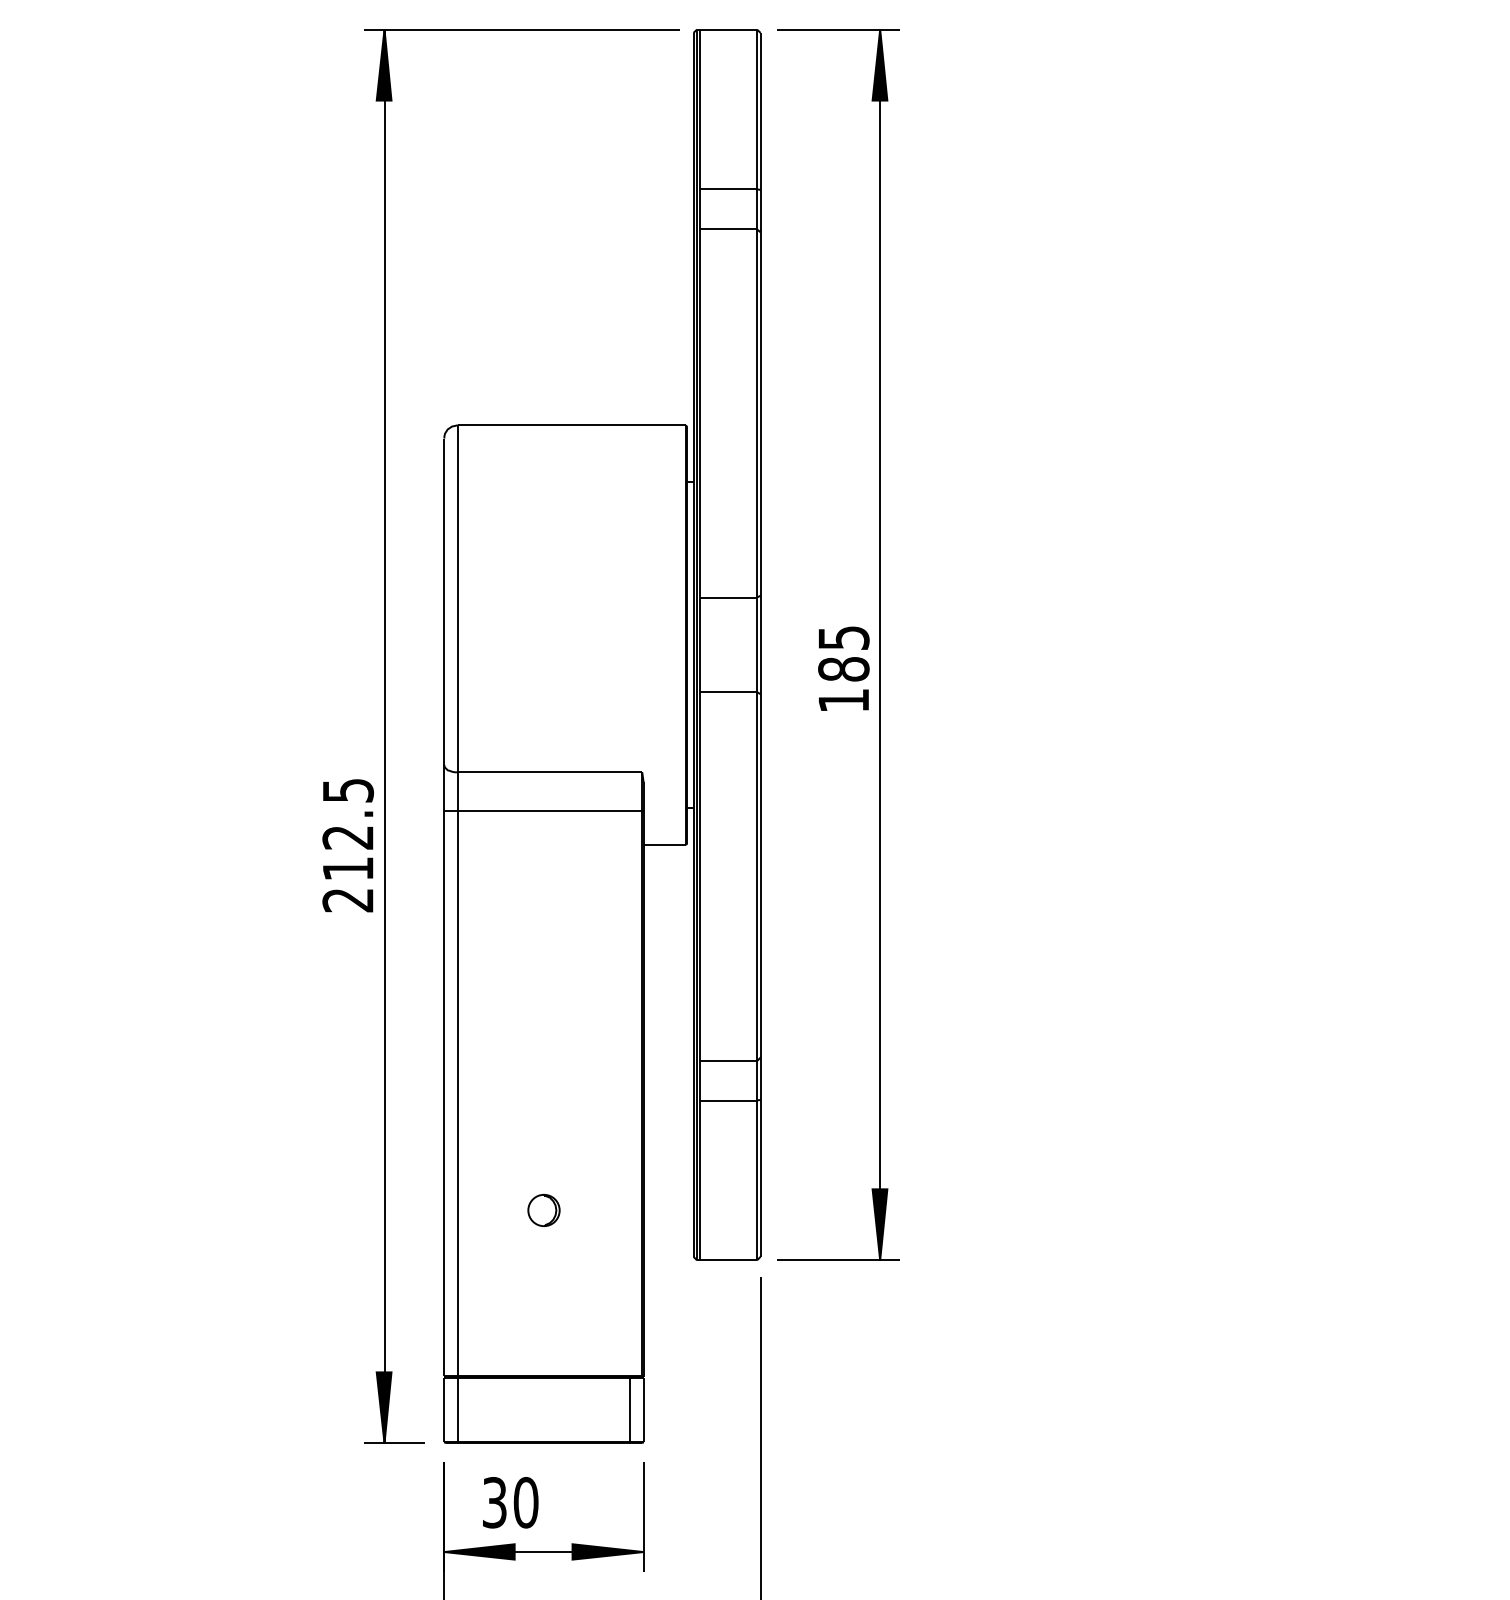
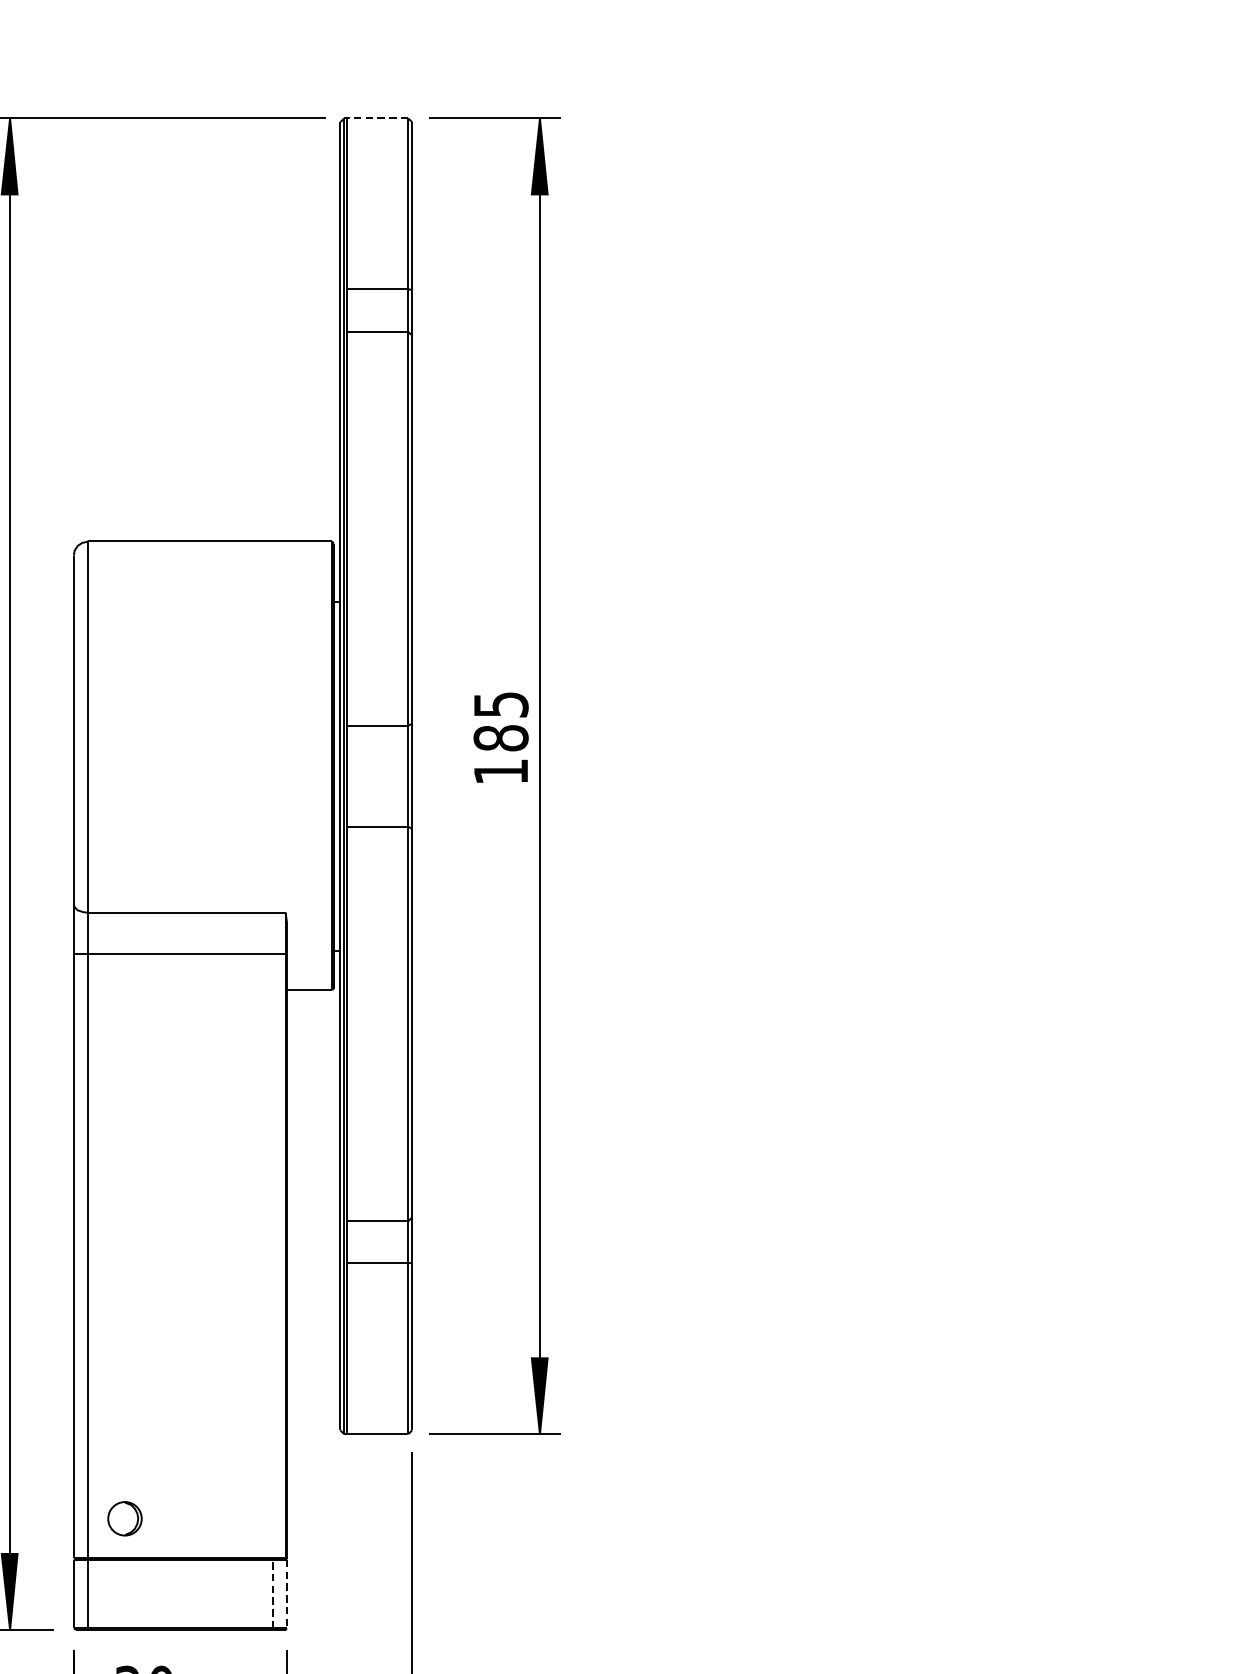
line: (728, 29) -> (377, 118), solid -> dashed
text: (843, 668) -> (500, 737), moved
part: (543, 1209) -> (124, 1517), moved
line: (630, 1409) -> (273, 1593), solid -> dashed
line: (643, 1410) -> (286, 1594), solid -> dashed

